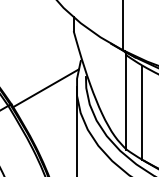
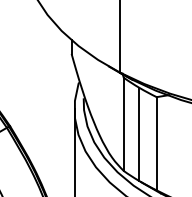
line: (45, 88) -> (43, 110), removed

